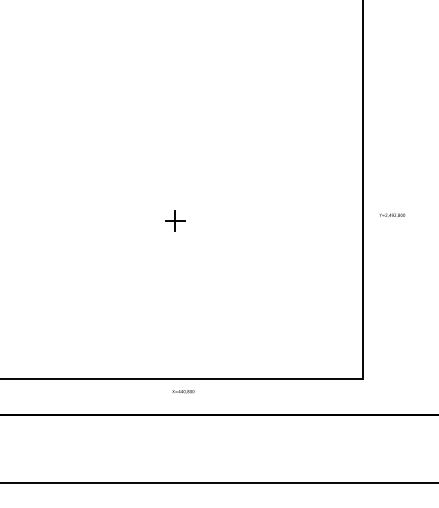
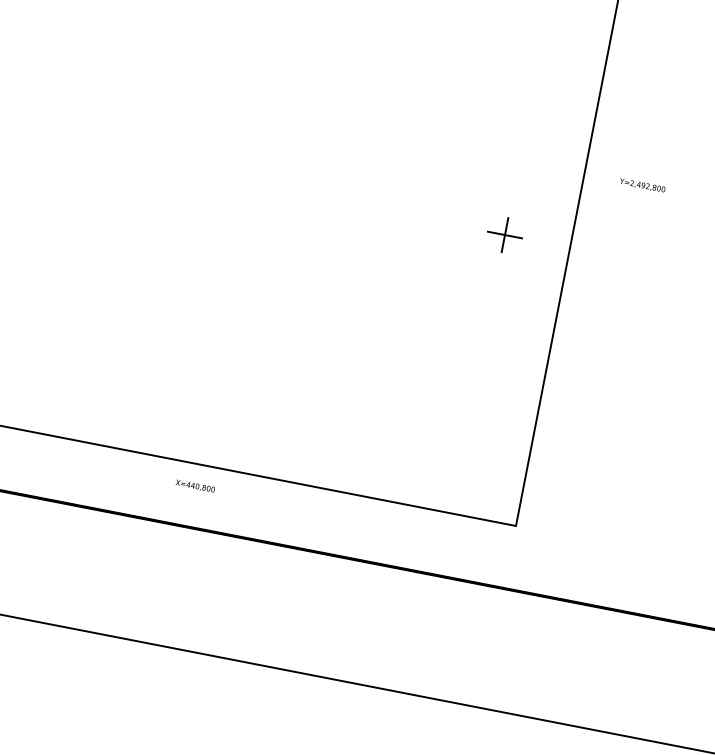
text: (392, 215) -> (642, 185), moved
part: (175, 220) -> (505, 234), moved

